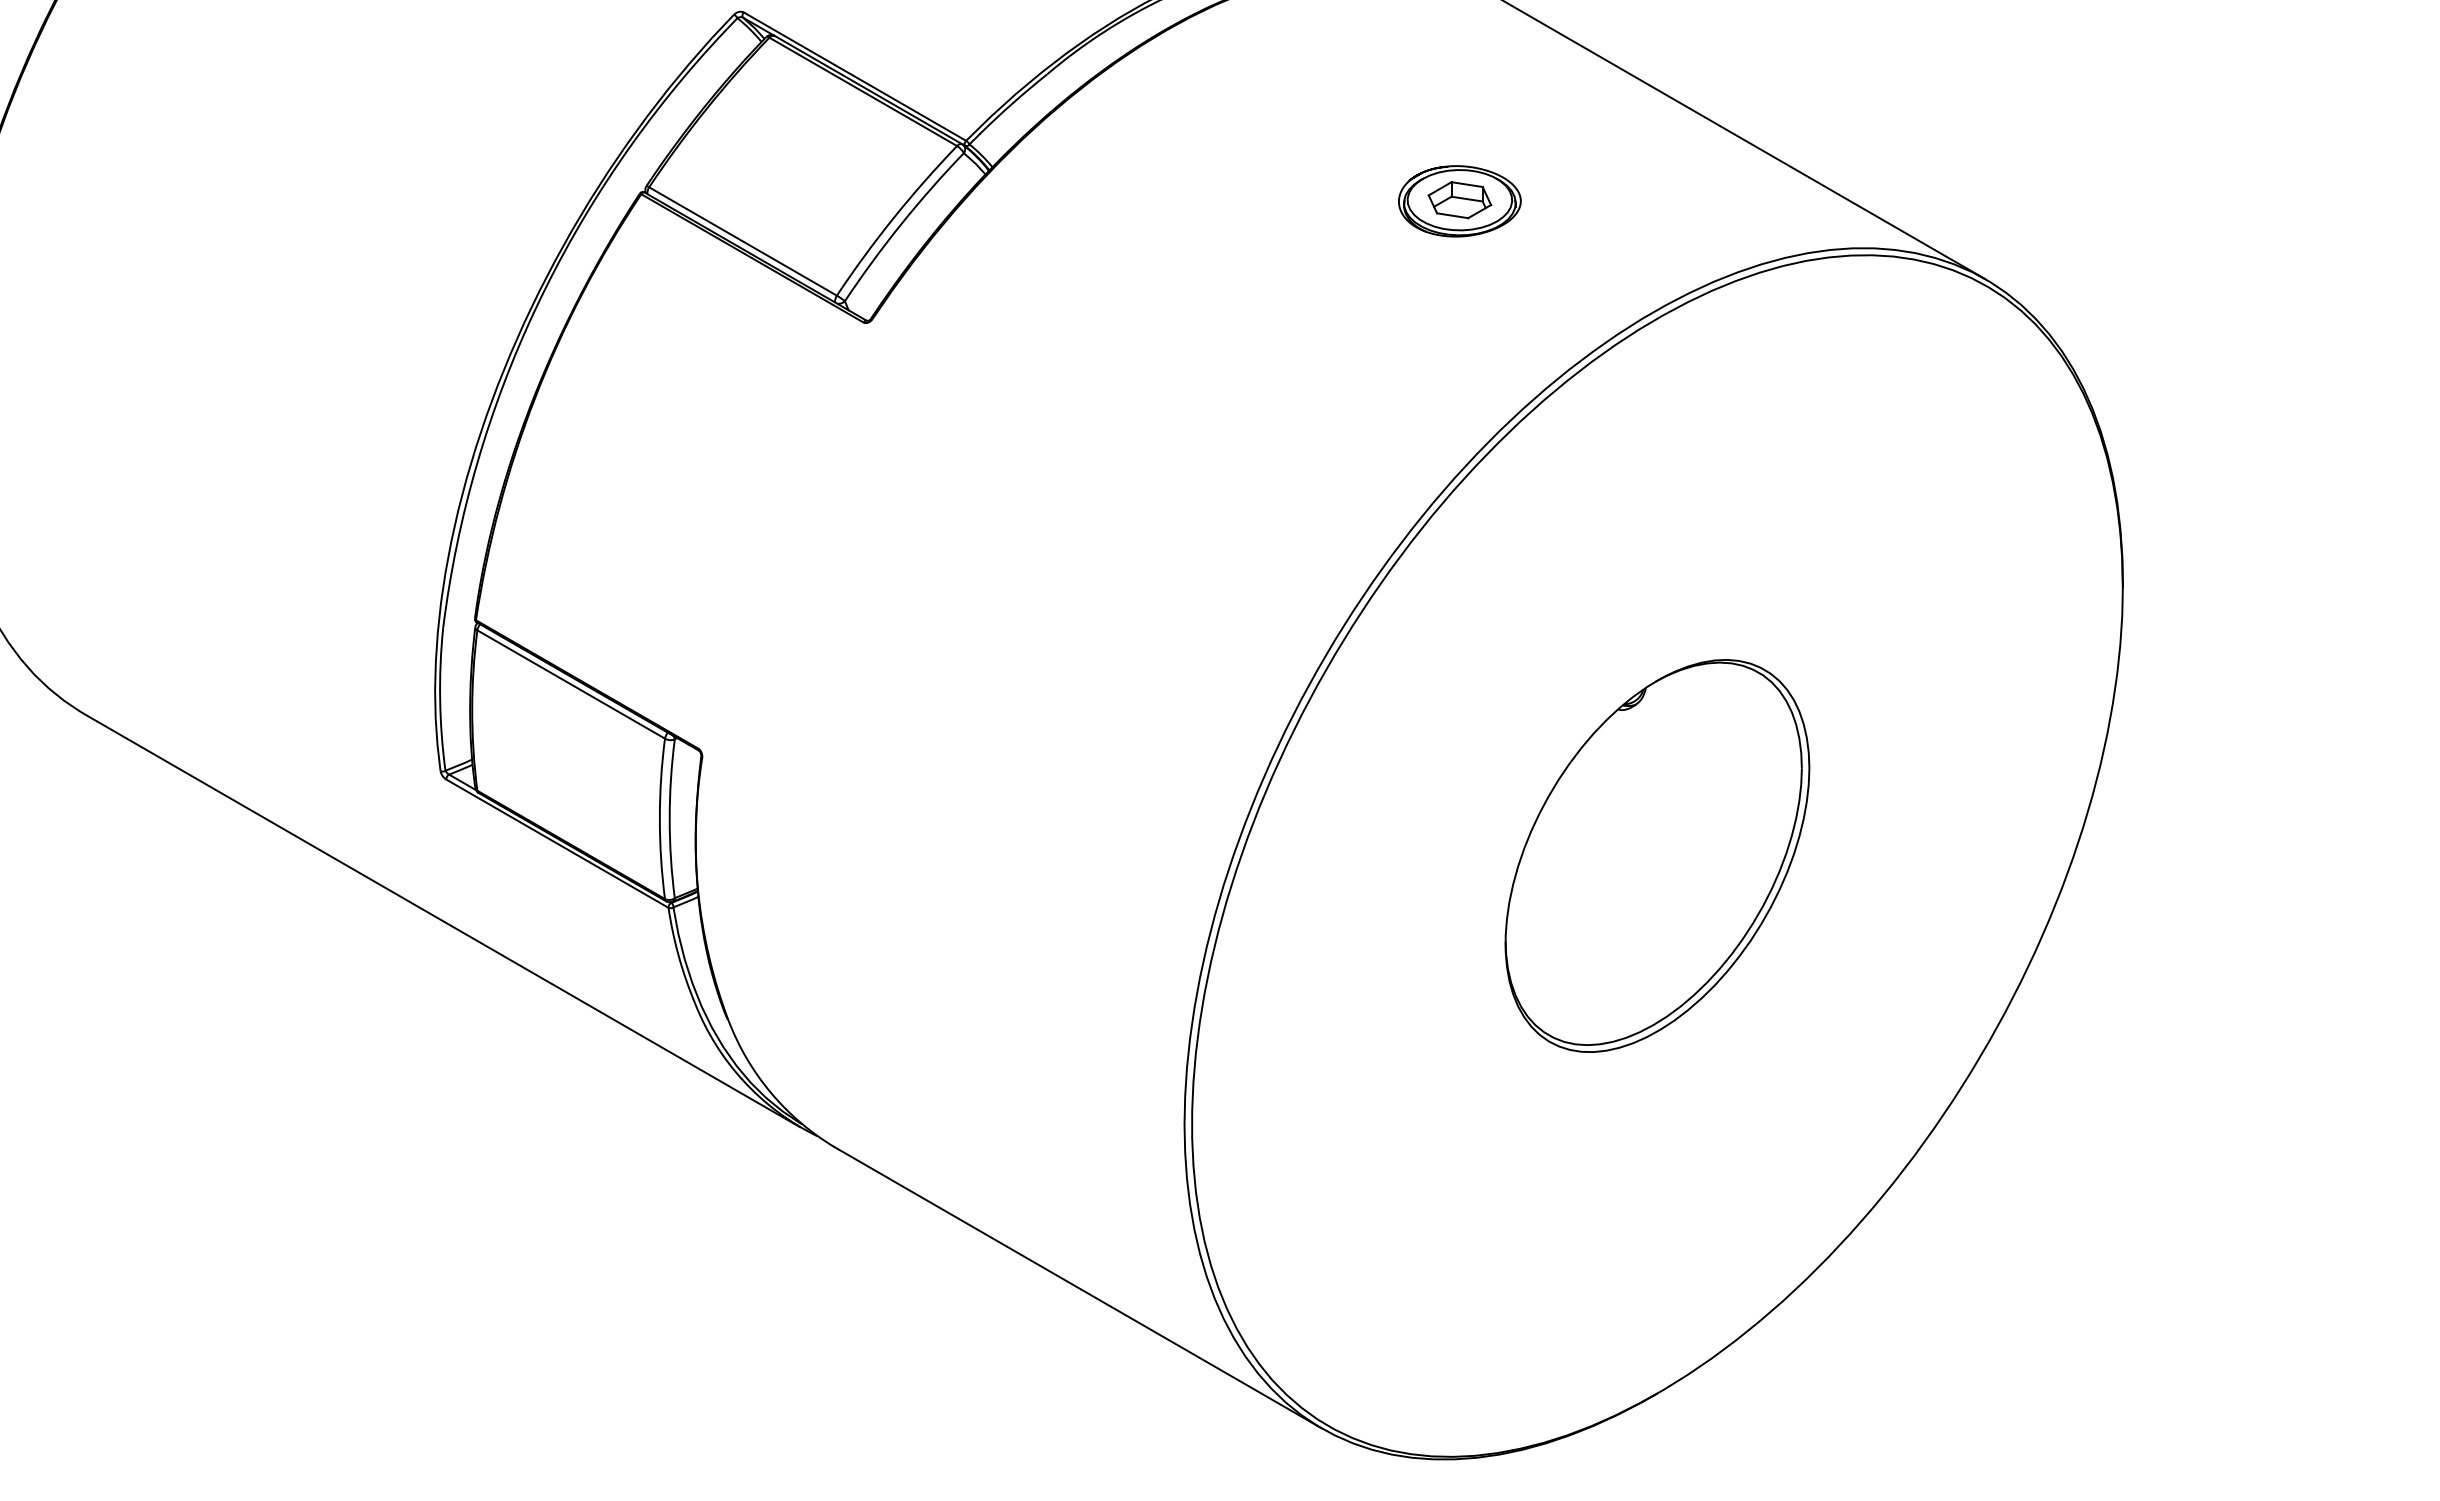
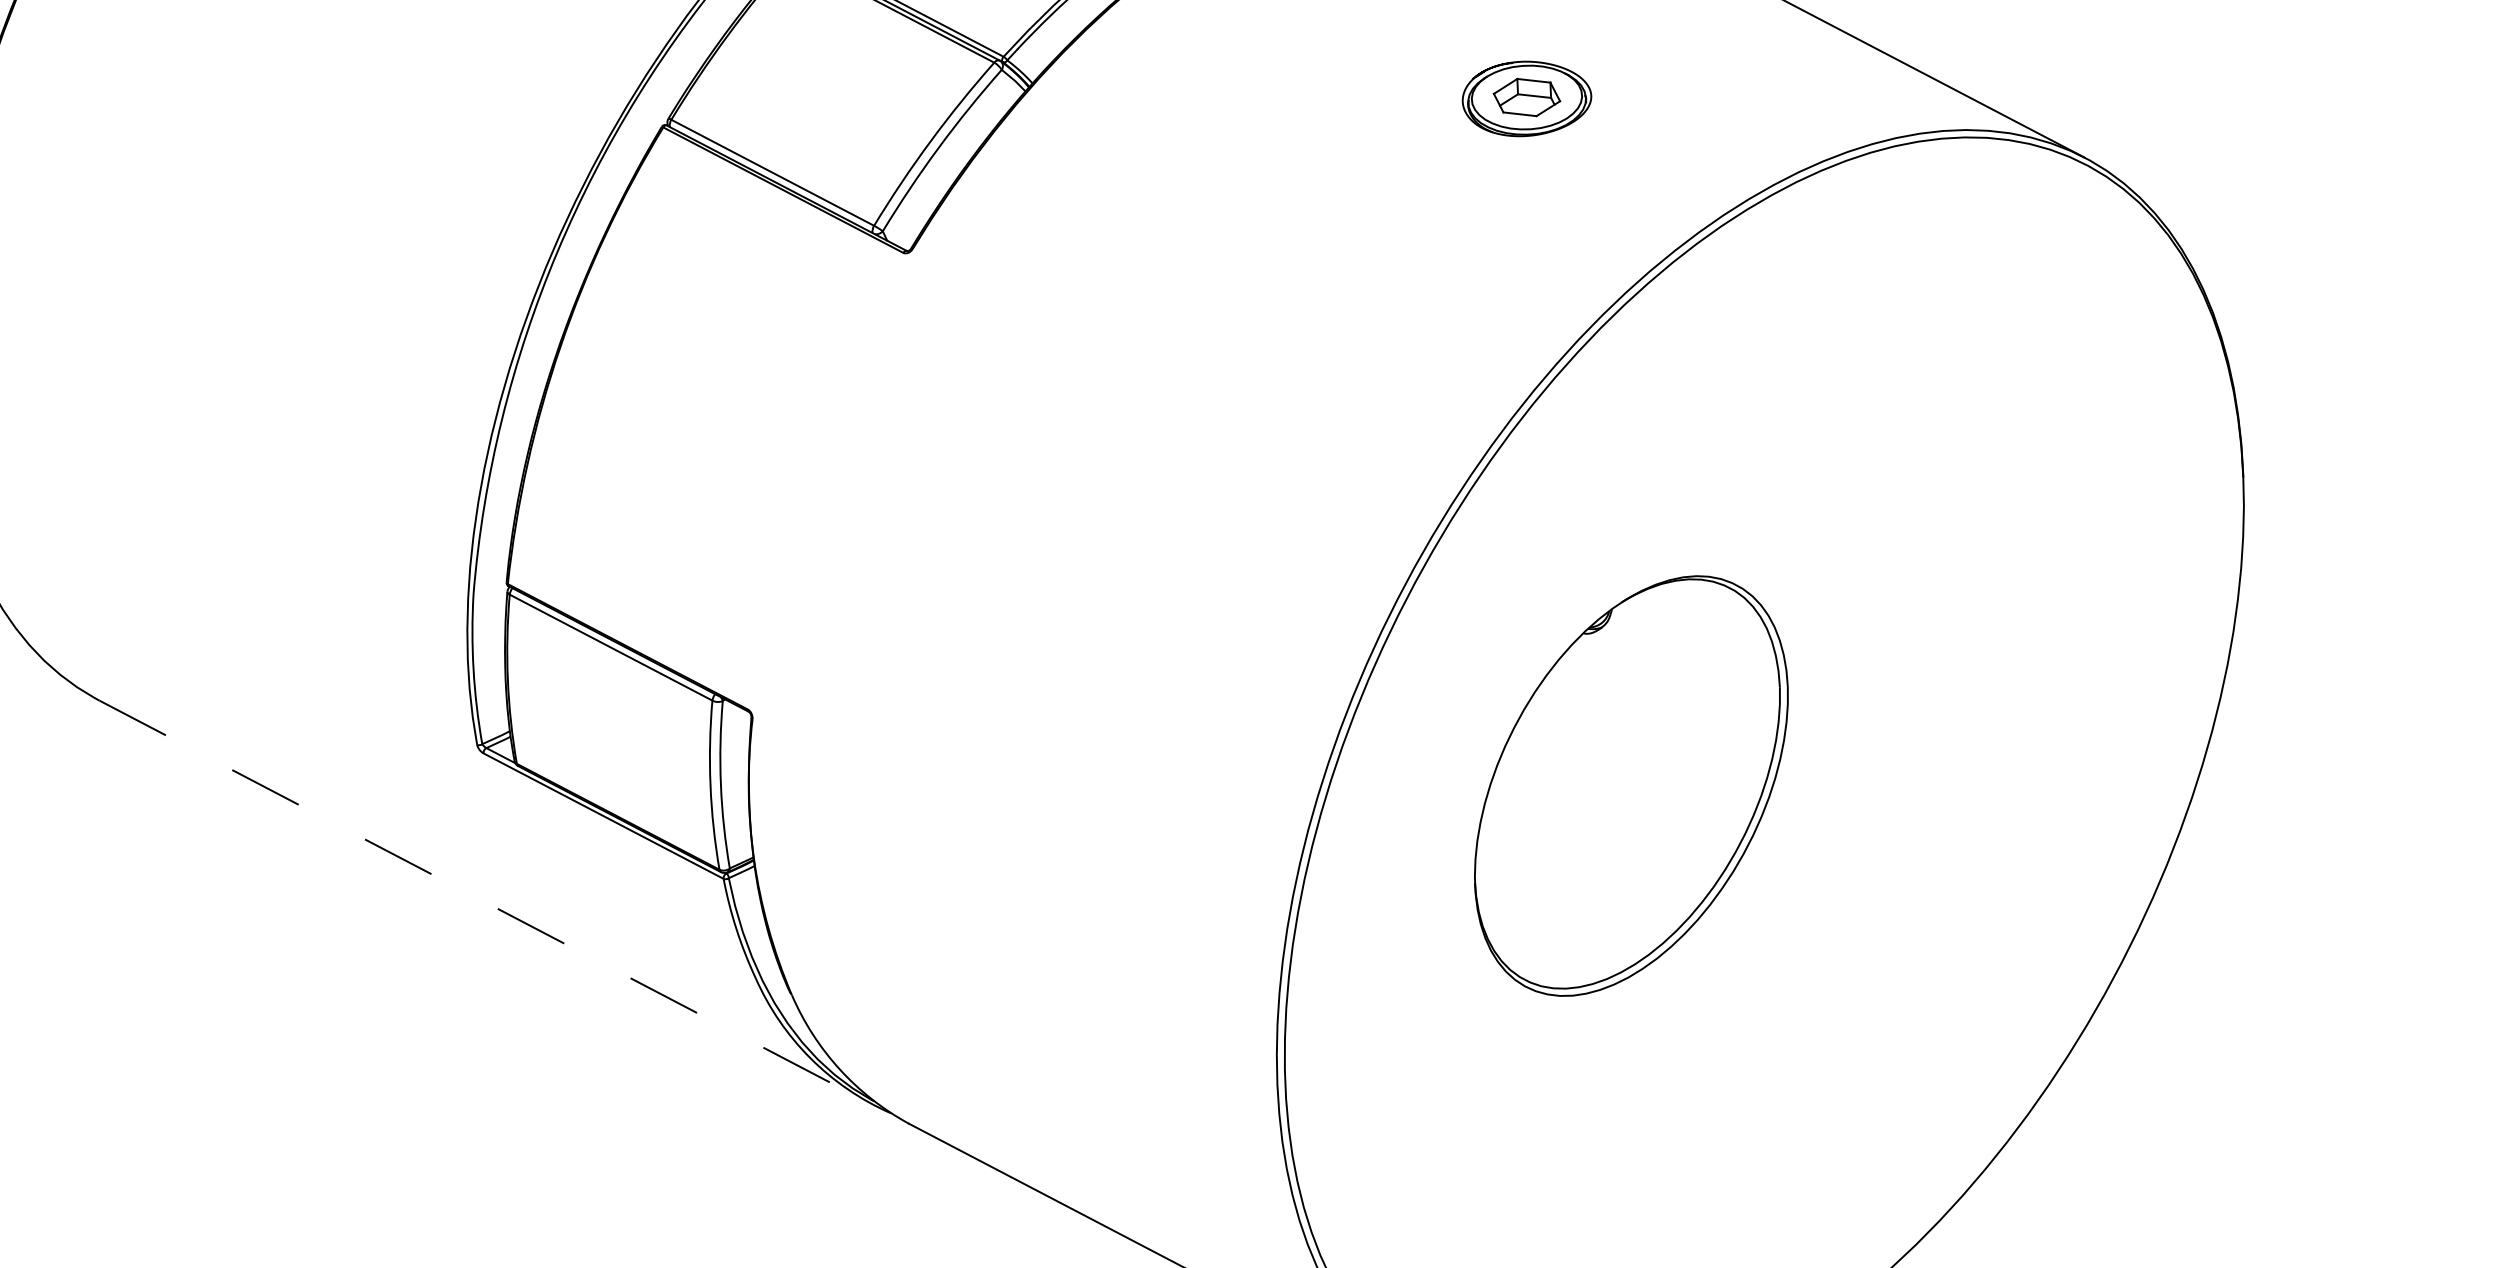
part: (1657, 855) -> (1631, 785), moved
line: (442, 920) -> (485, 902), solid -> dashed

